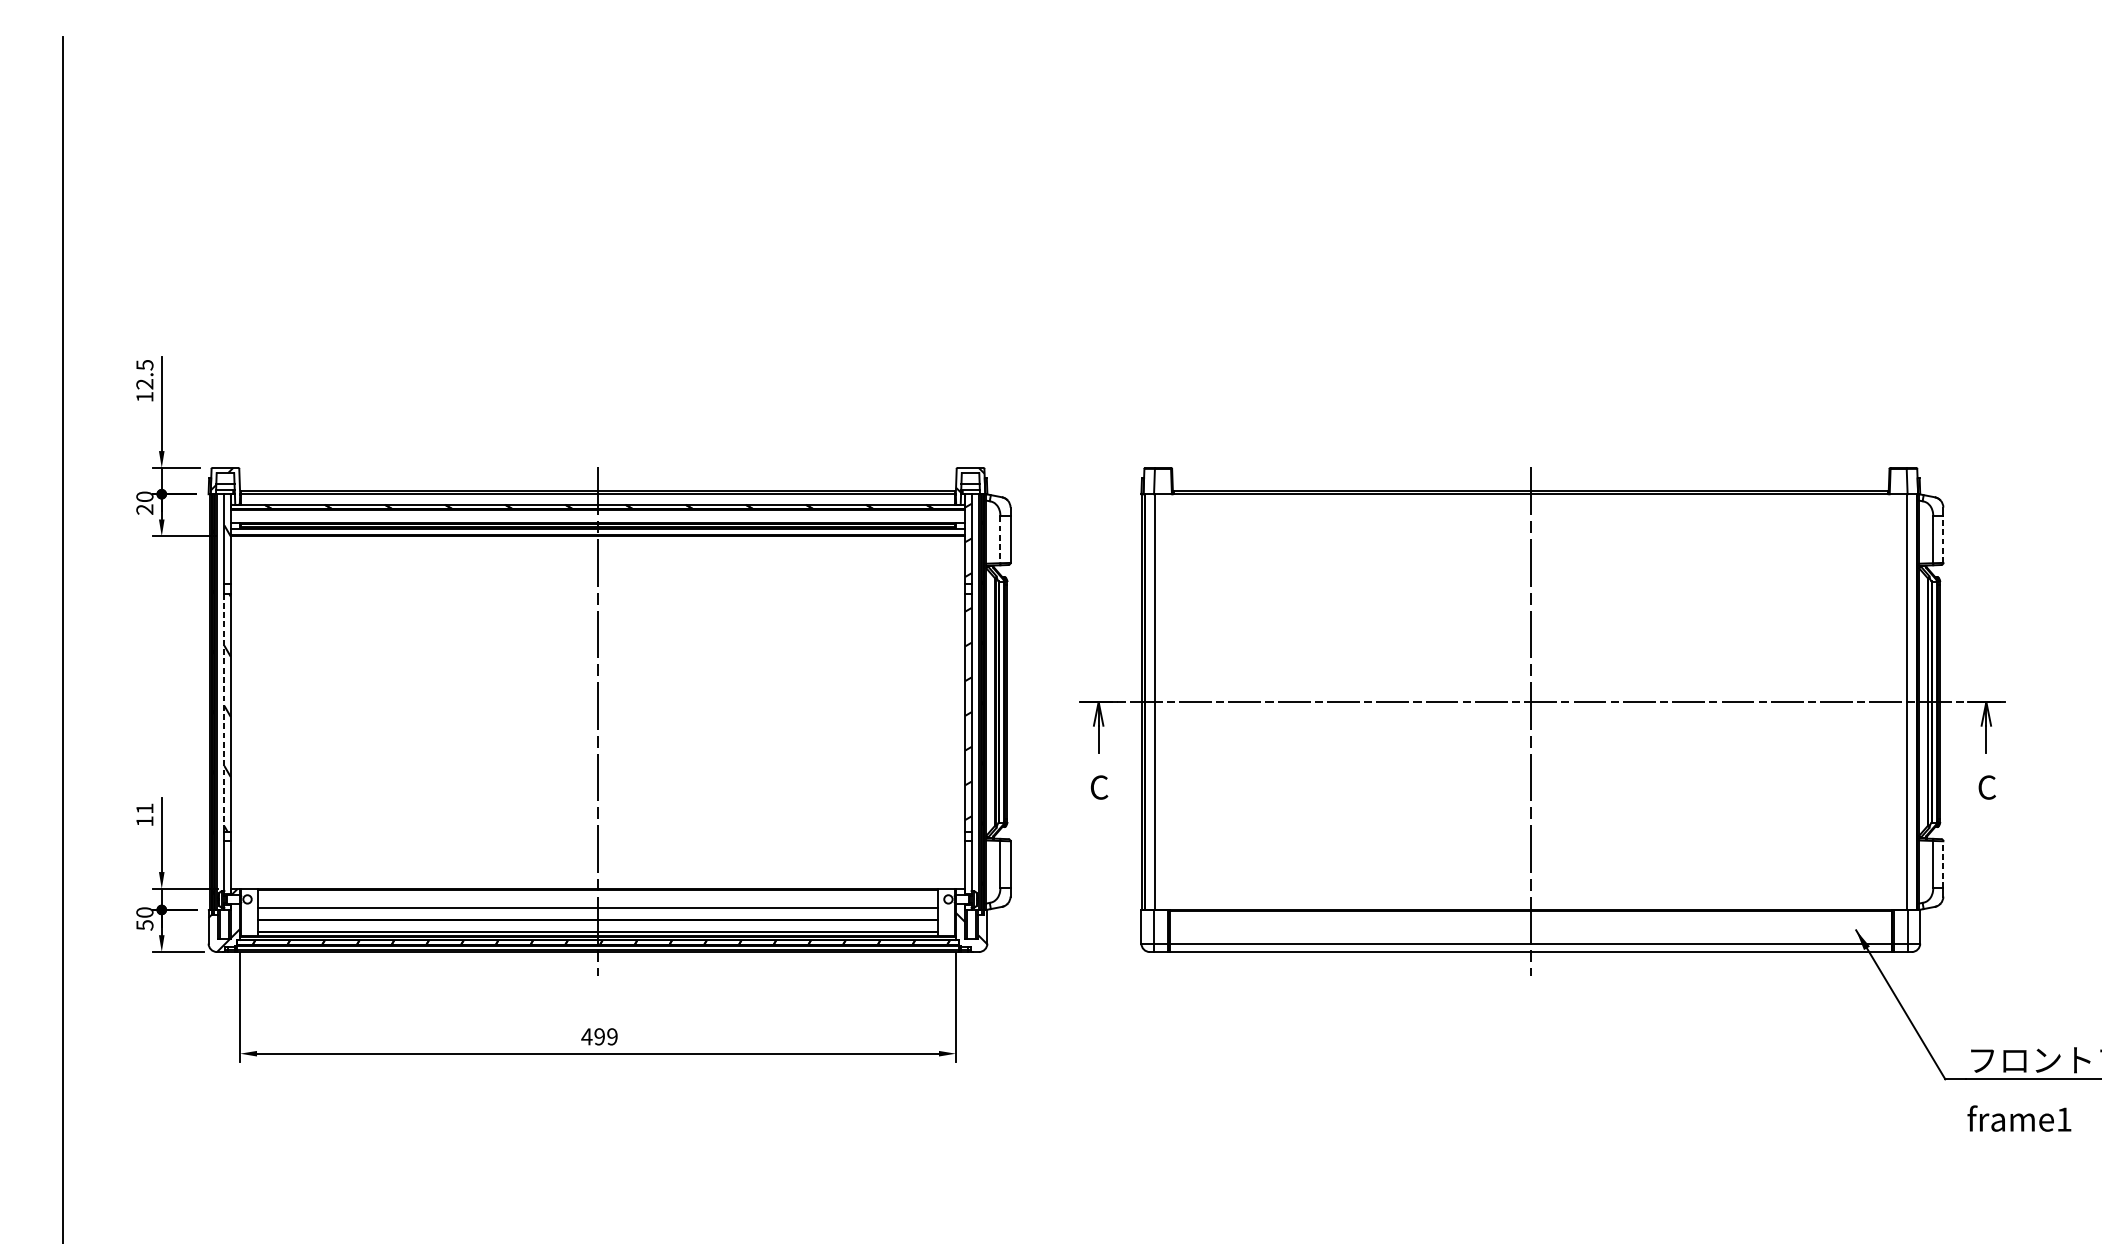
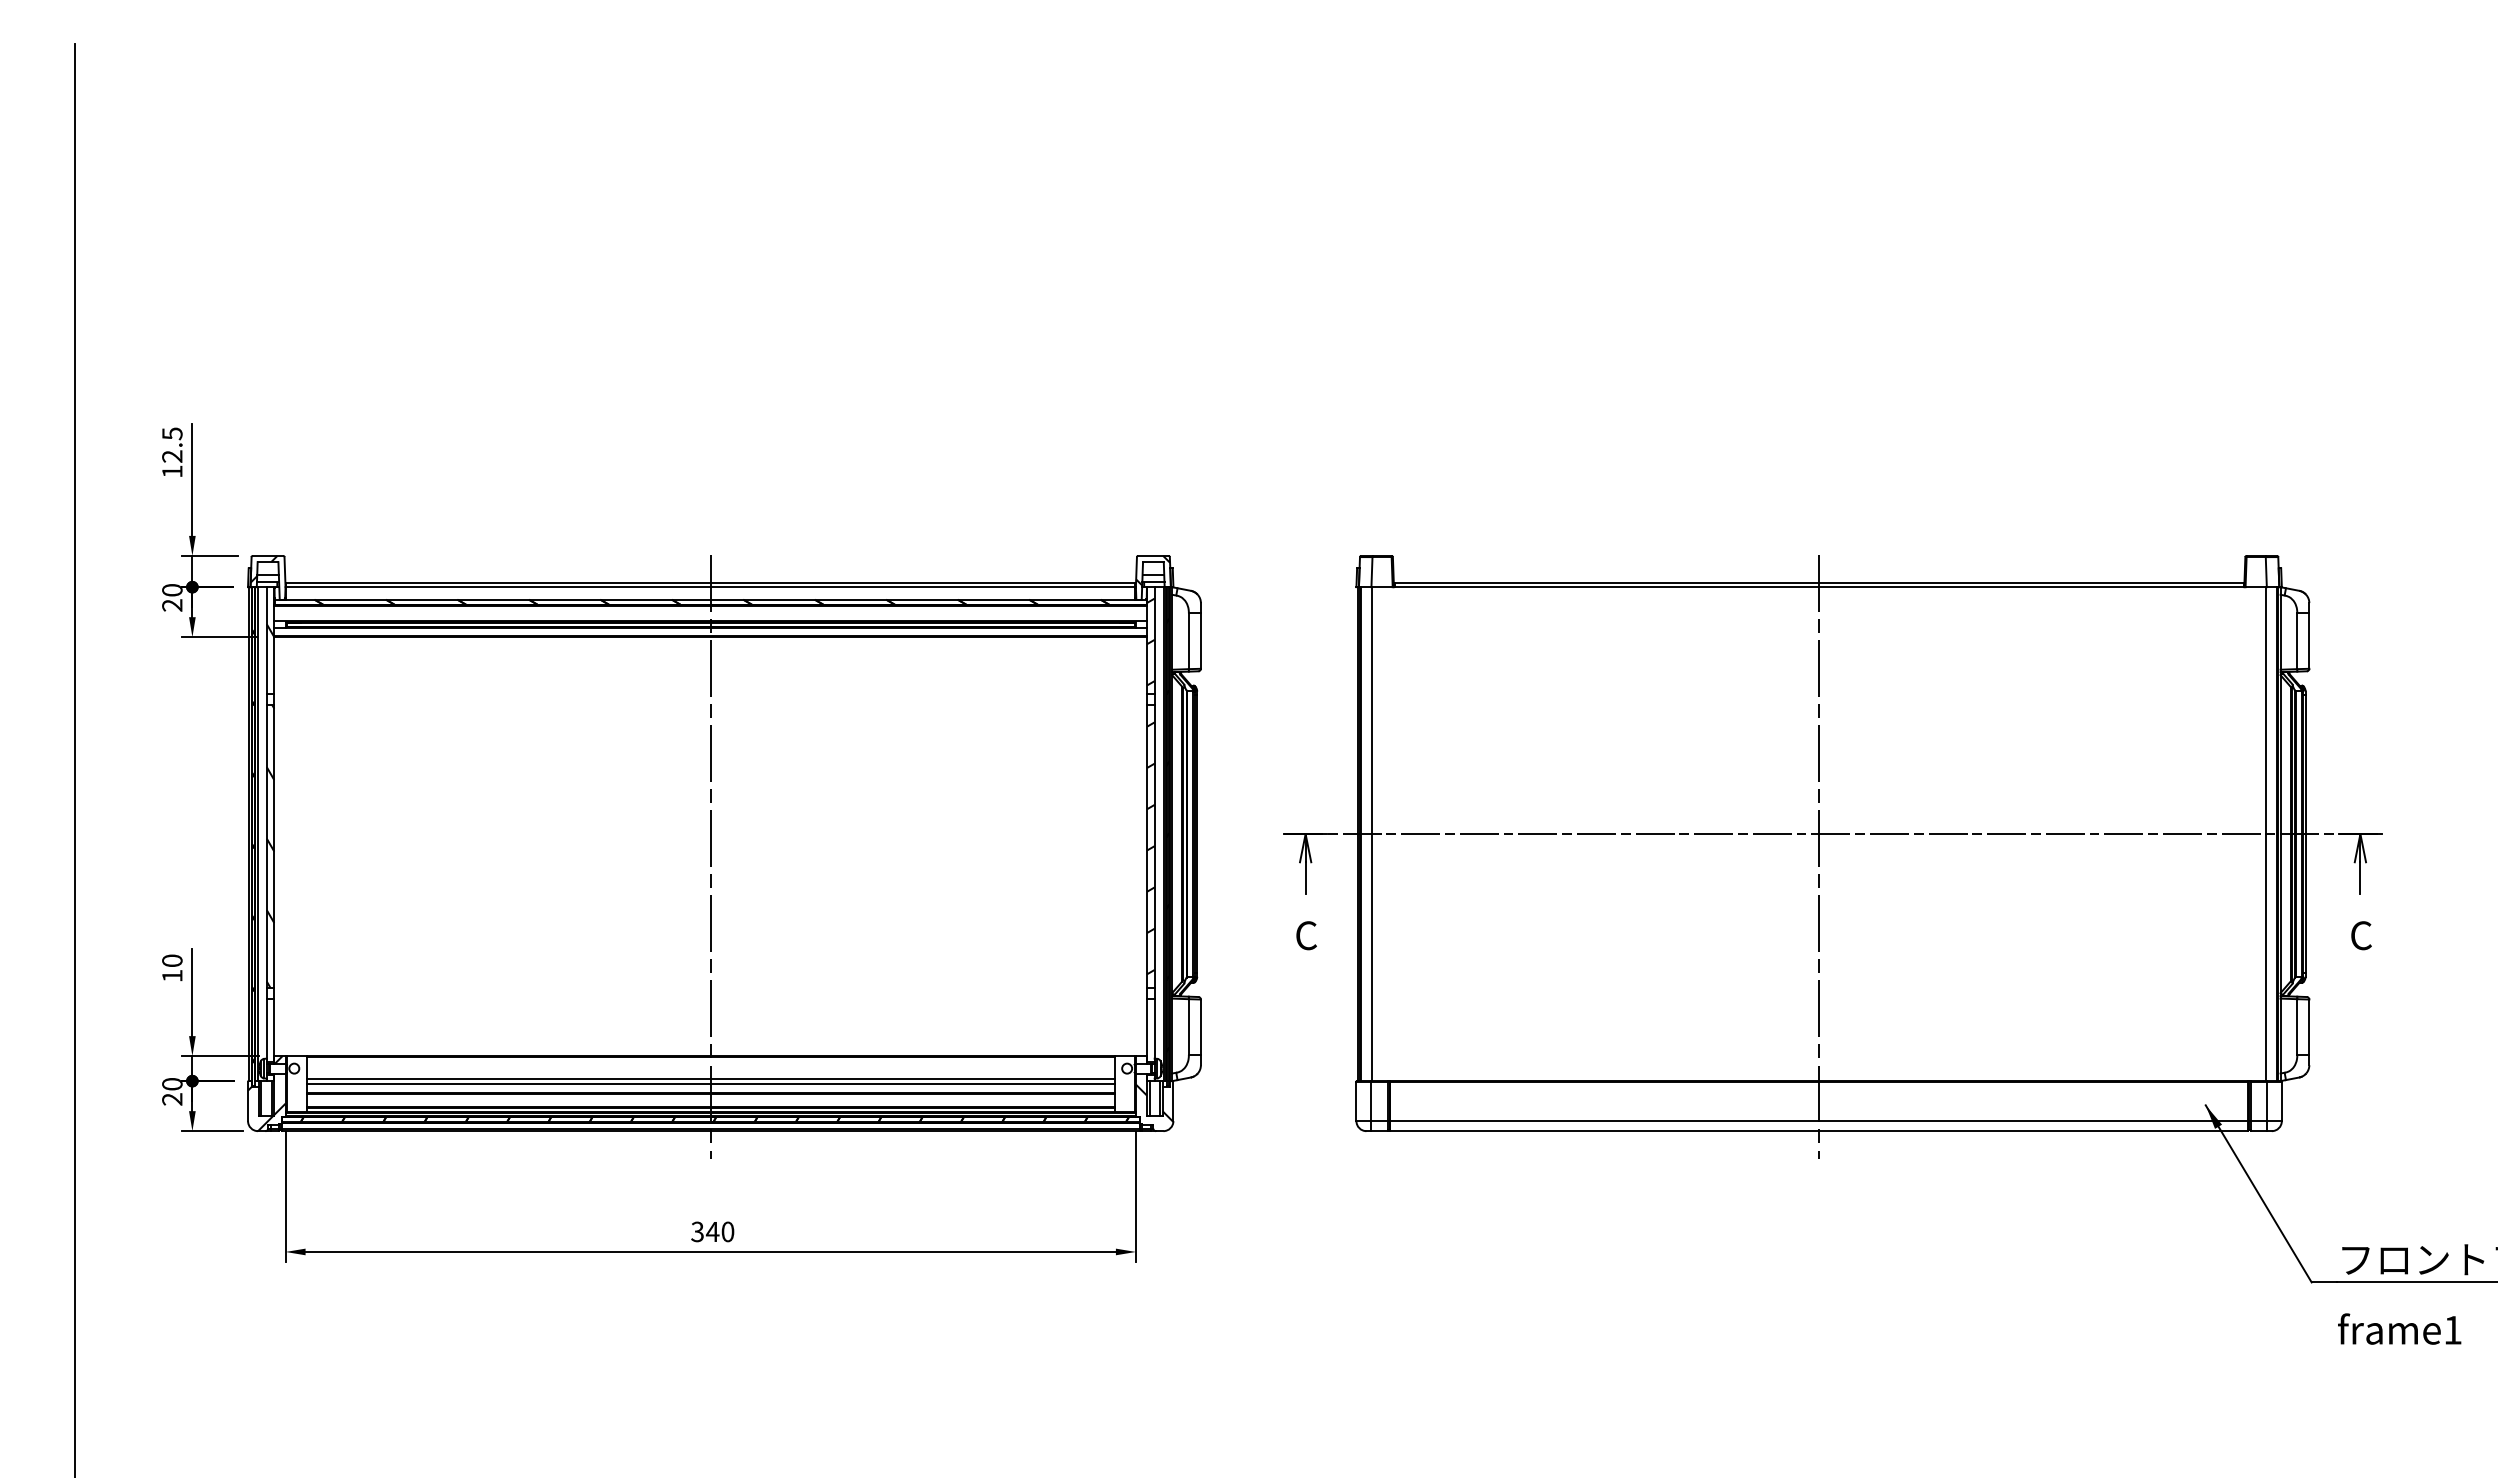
line: (1000, 539) -> (1188, 641), dashed -> solid
line: (1943, 539) -> (2309, 641), dashed -> solid
line: (224, 713) -> (266, 847), dashed -> solid
text: (145, 808) -> (172, 960), 11 -> 10
line: (1943, 864) -> (2309, 1027), dashed -> solid
line: (597, 911) -> (710, 1083), added
text: (145, 925) -> (172, 1099), 50 -> 20
text: (599, 1036) -> (712, 1231), 499 -> 340

